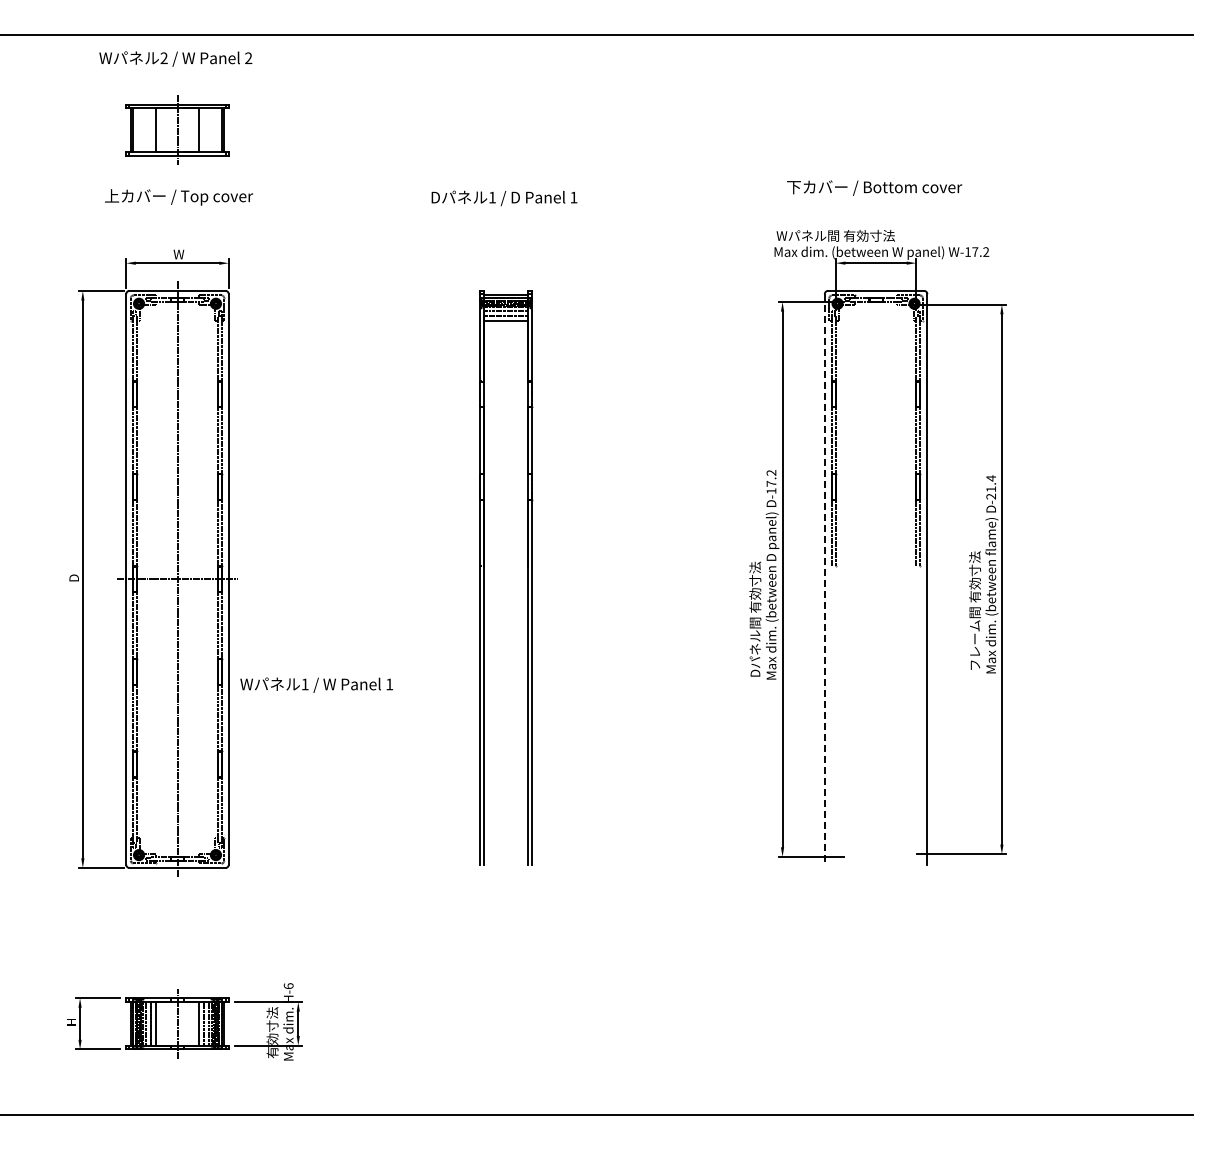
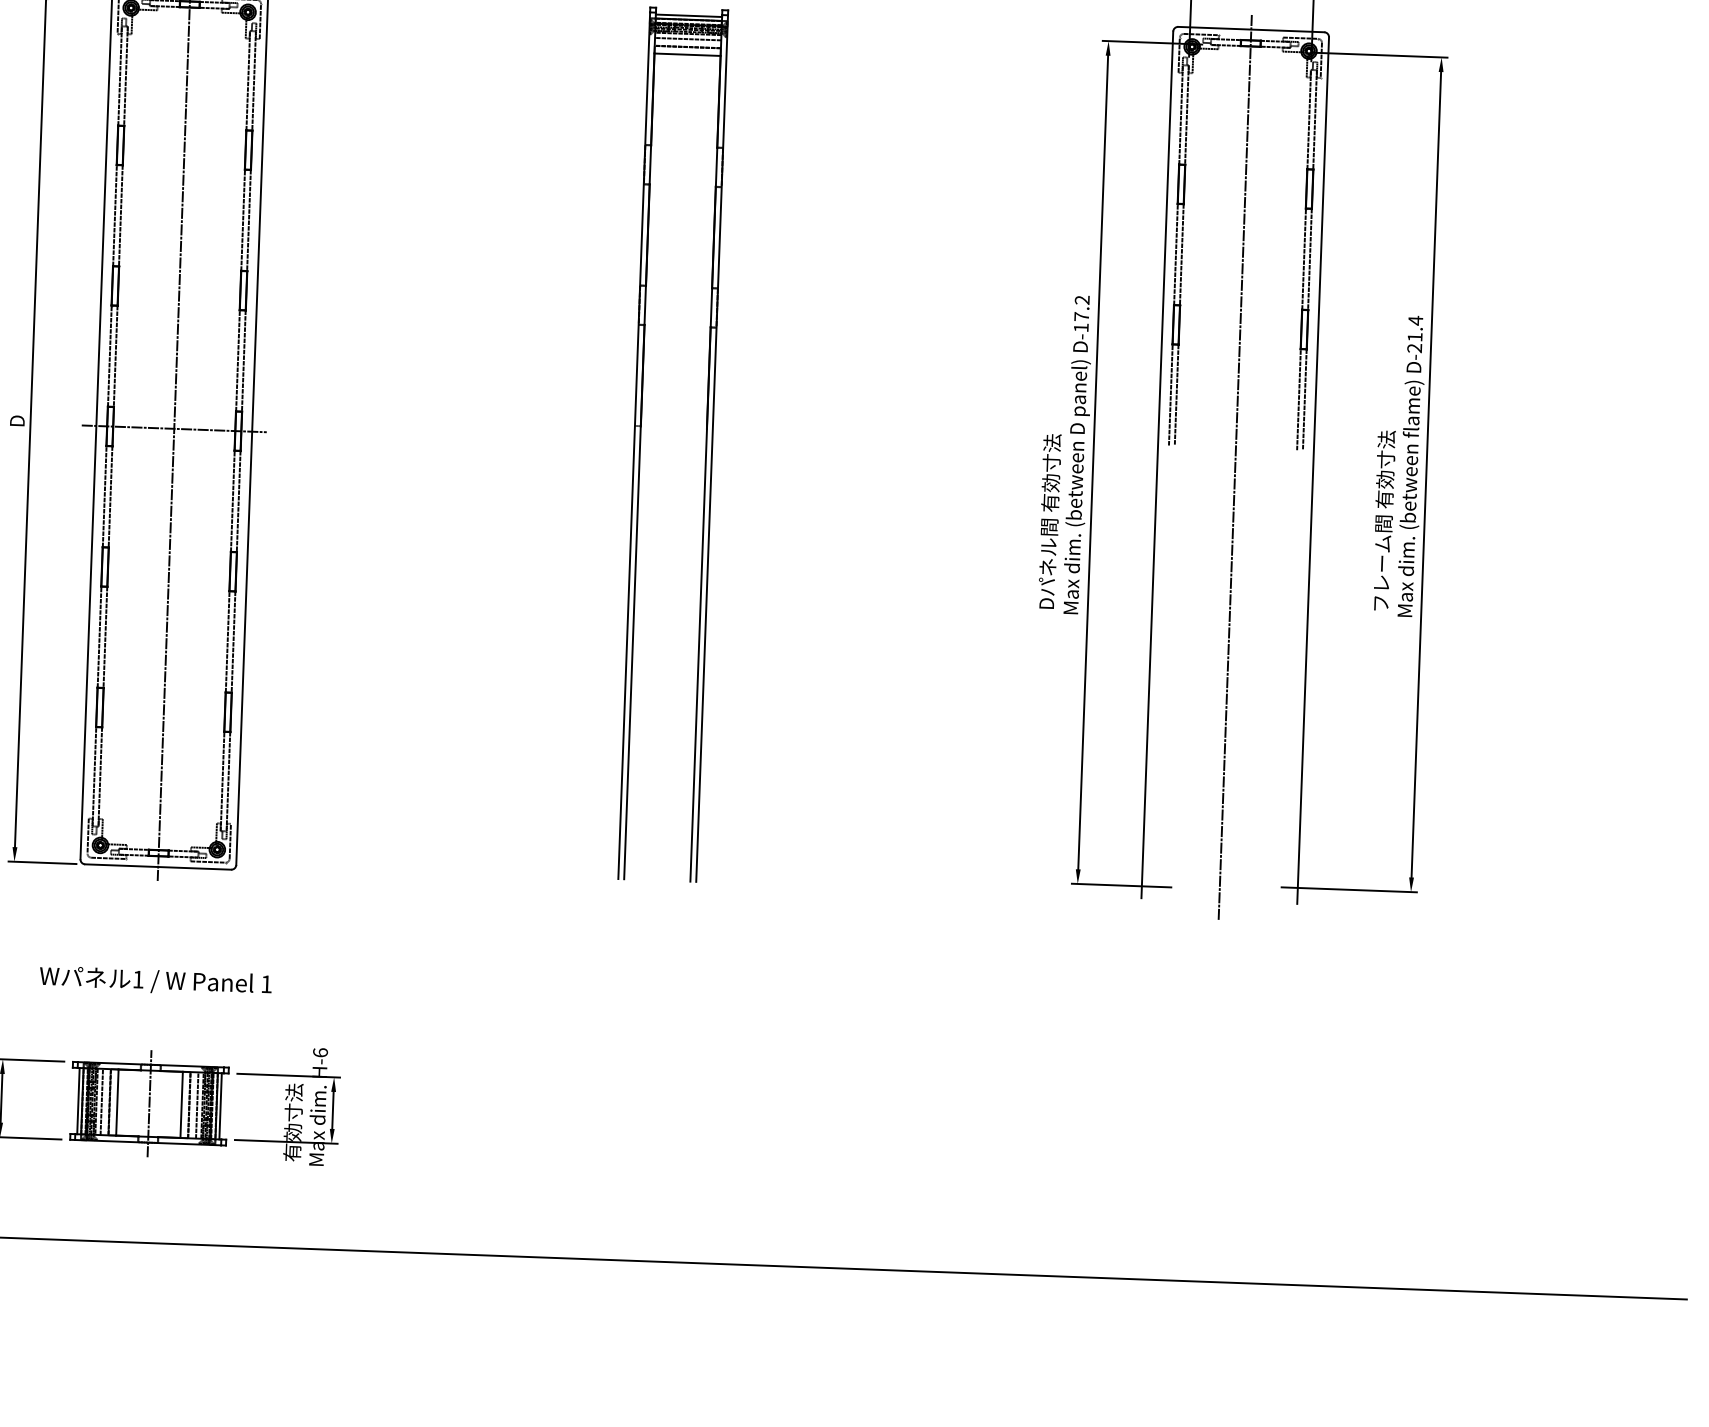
line: (824, 579) -> (1156, 464), dashed -> solid
line: (876, 579) -> (1235, 467), added
text: (316, 684) -> (155, 980), moved

